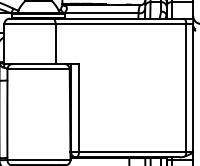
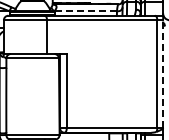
line: (101, 13) -> (85, 11), solid -> dashed
line: (193, 88) -> (163, 74), solid -> dashed

